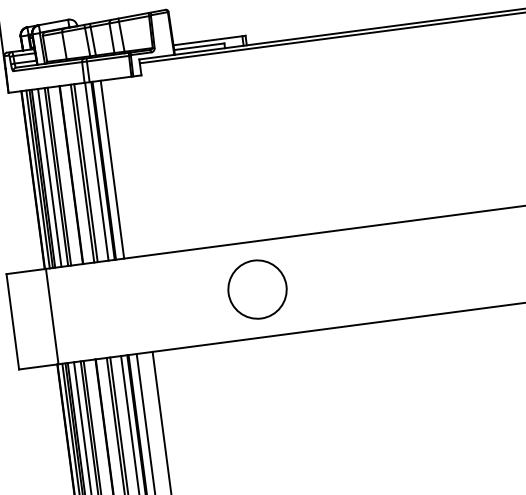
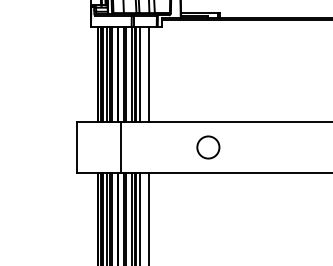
line: (127, 166) -> (148, 73), added
circle: (257, 289) -> (208, 147), size x0.71
line: (52, 316) -> (121, 147), moved

